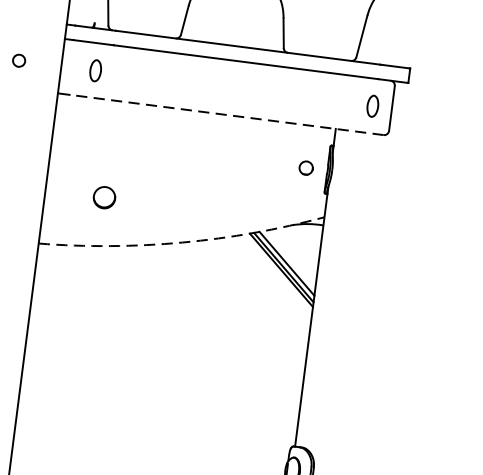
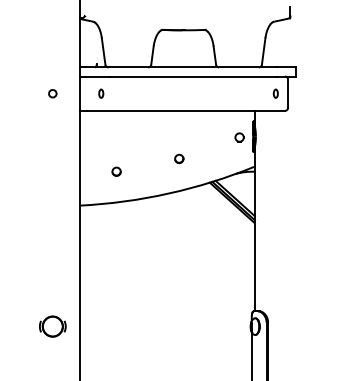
part: (96, 70) -> (101, 93), size x0.62
part: (372, 105) -> (275, 93), size x0.62
line: (225, 114) -> (185, 110), dashed -> solid
part: (206, 189) -> (179, 158), added
part: (104, 196) -> (116, 171), size x0.62
arc: (182, 242) -> (168, 193), dashed -> solid

